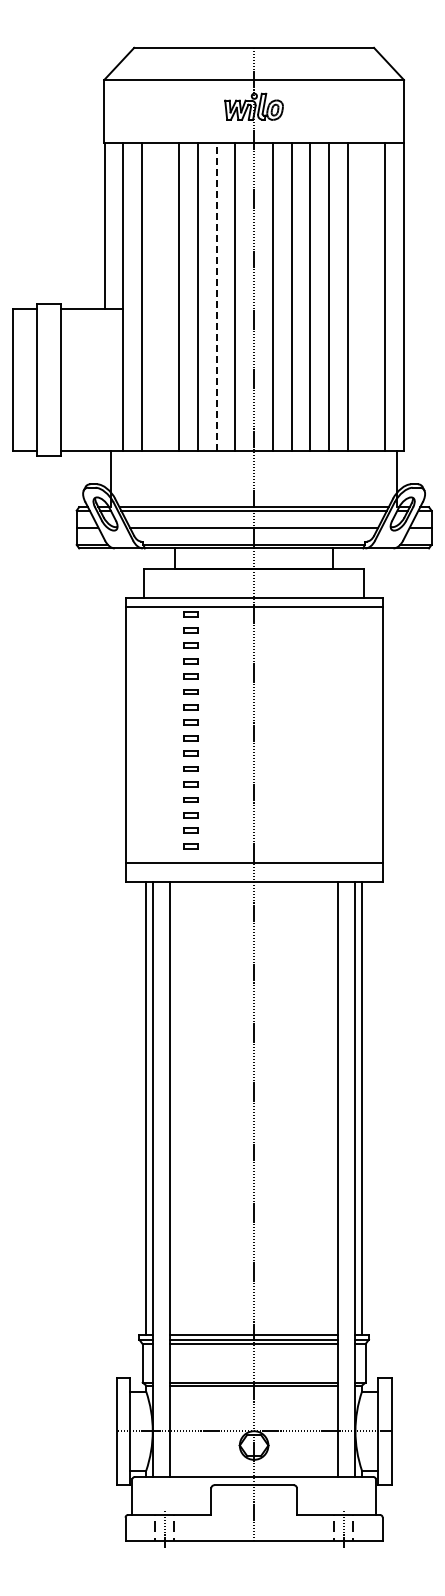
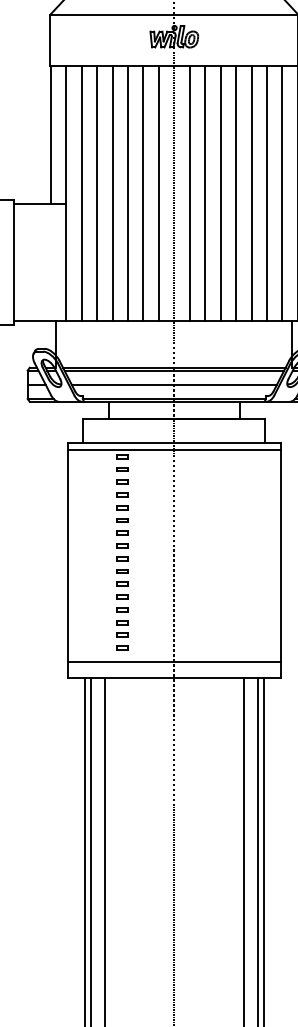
line: (160, 296) -> (96, 193), added
line: (216, 296) -> (143, 193), dashed -> solid
line: (366, 296) -> (267, 193), added

